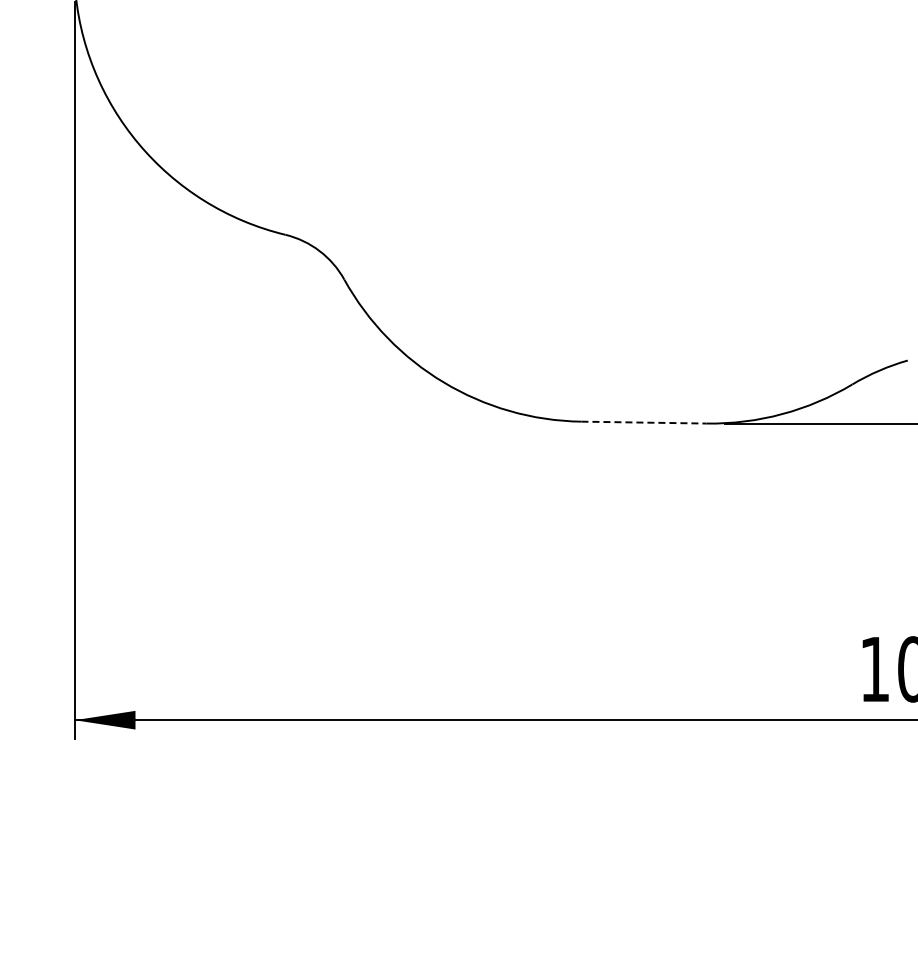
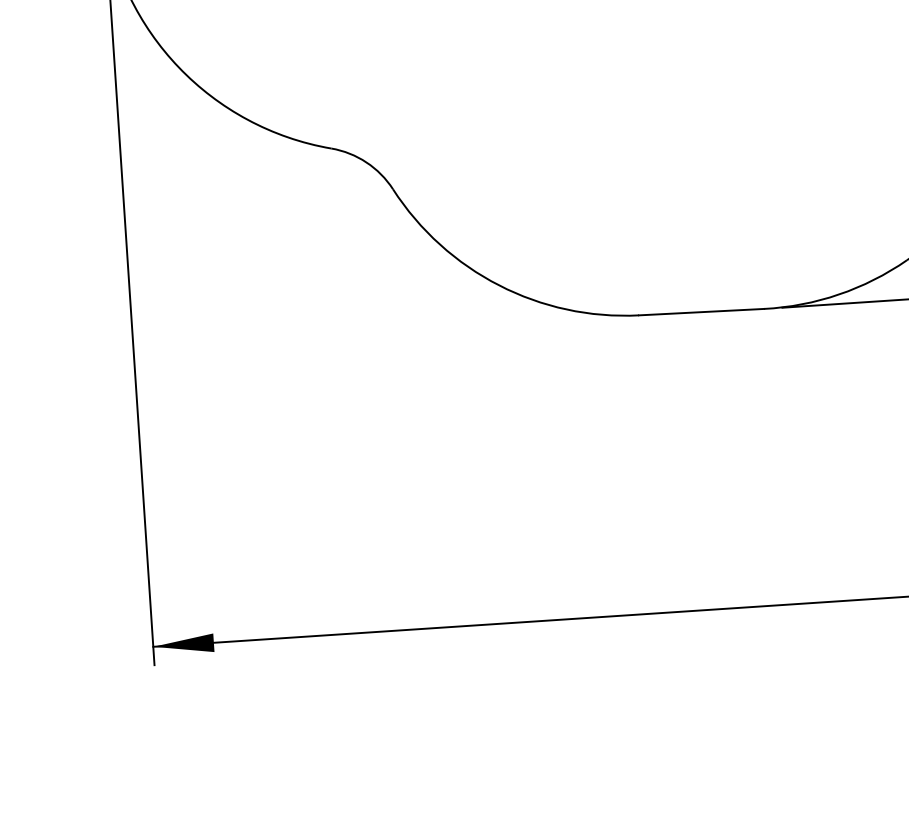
line: (644, 422) -> (702, 312), dashed -> solid

